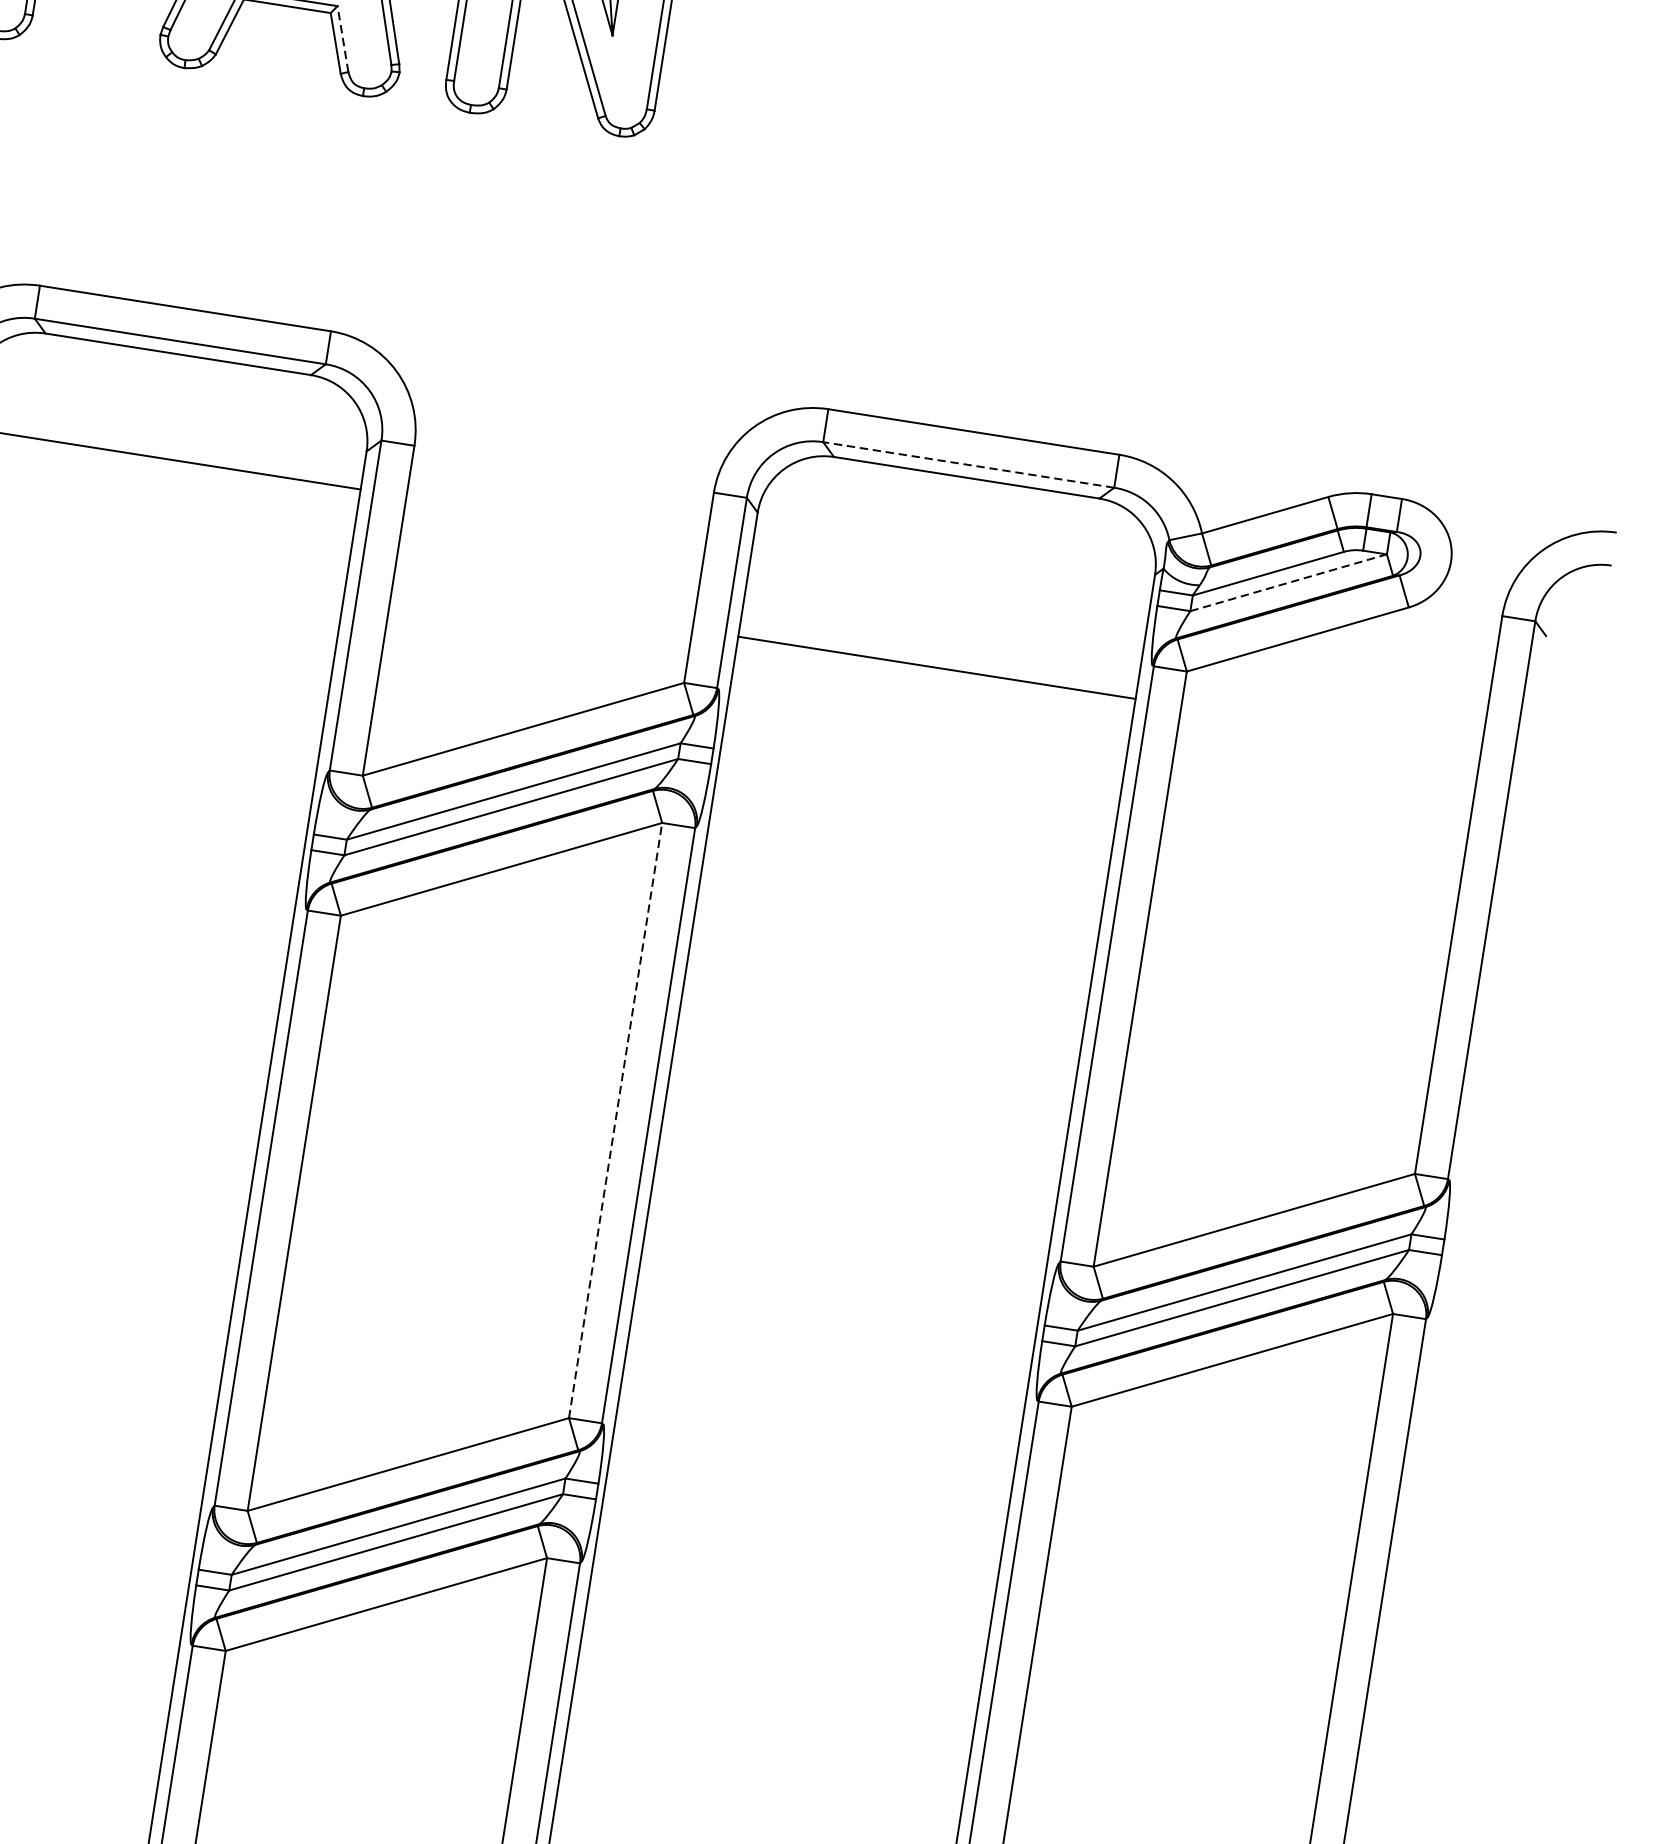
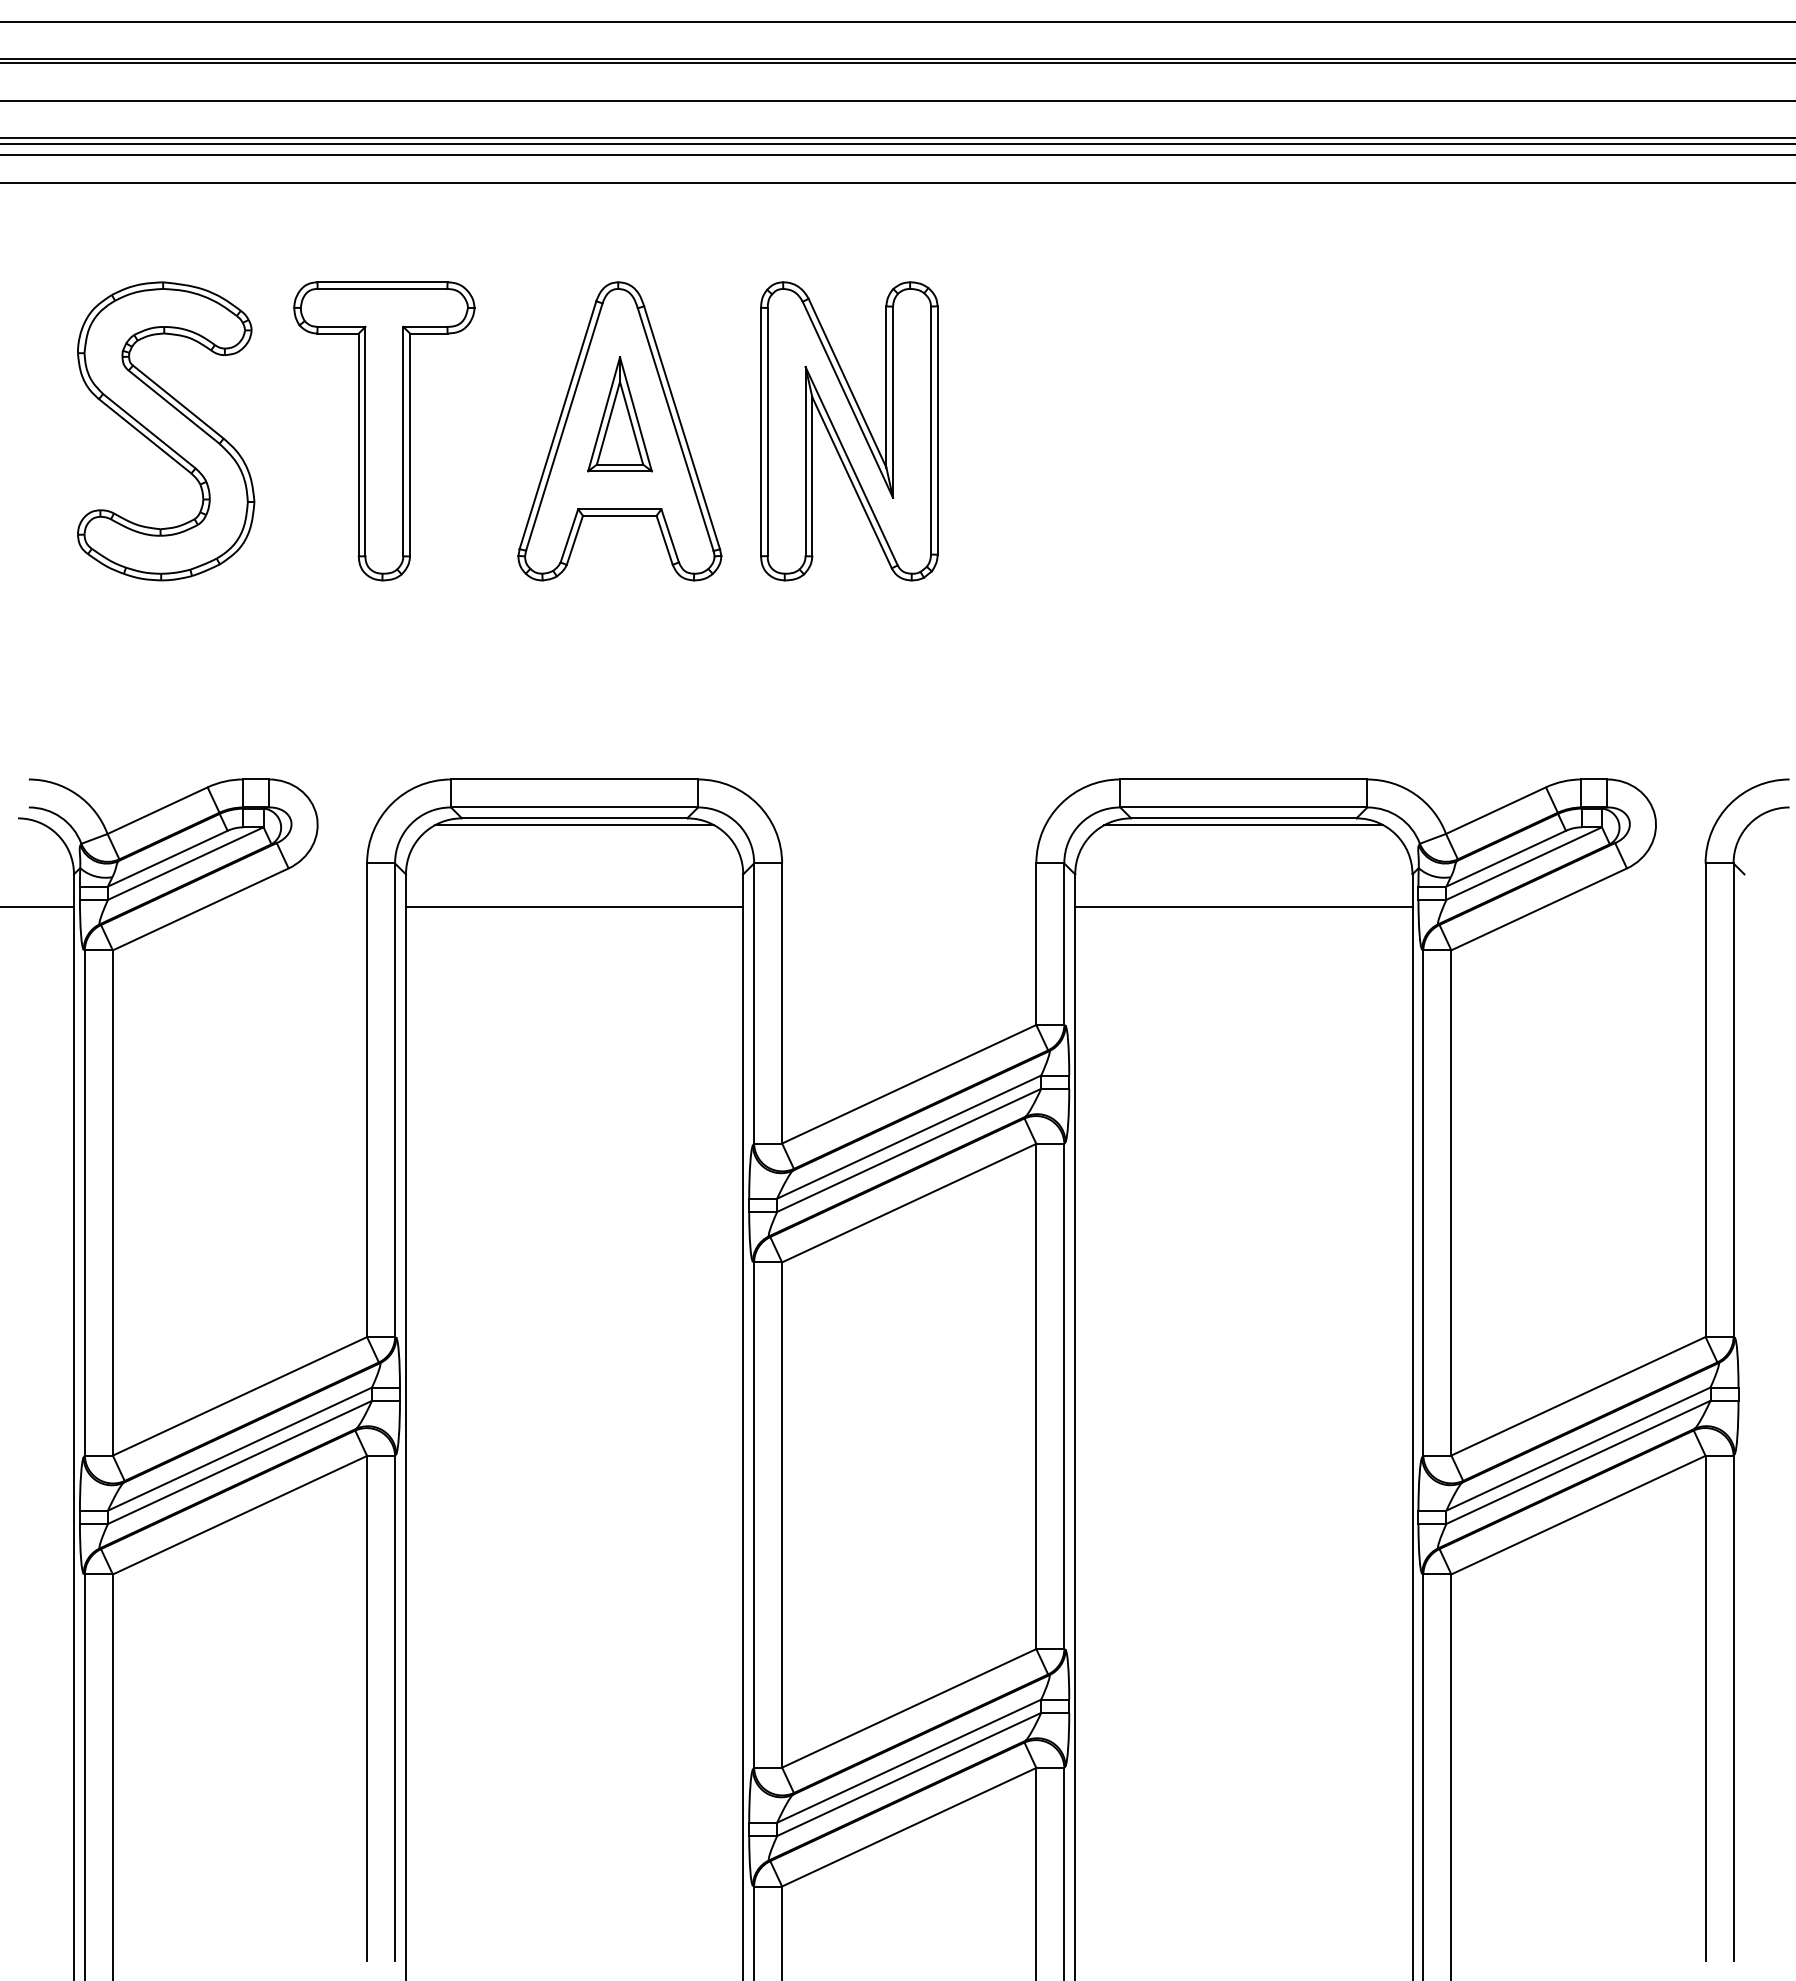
line: (343, 38) -> (670, 535), dashed -> solid
line: (176, 362) -> (574, 825), added
line: (968, 464) -> (1243, 807), dashed -> solid
line: (964, 486) -> (1243, 825), added
line: (1289, 582) -> (1524, 863), dashed -> solid
line: (936, 667) -> (1243, 906), moved
line: (615, 1120) -> (1036, 1396), dashed -> solid

